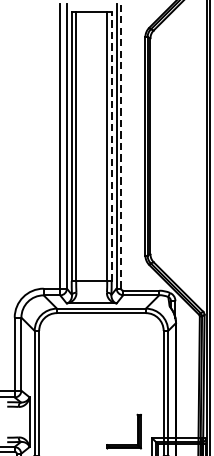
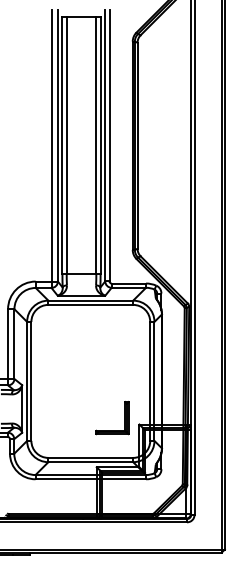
line: (111, 146) -> (100, 145), dashed -> solid
line: (121, 146) -> (109, 145), dashed -> solid

